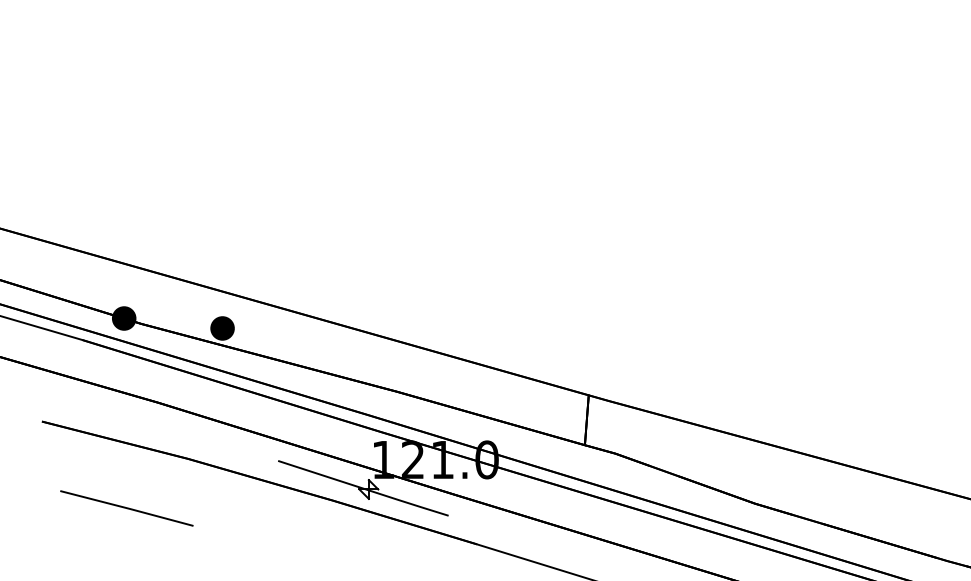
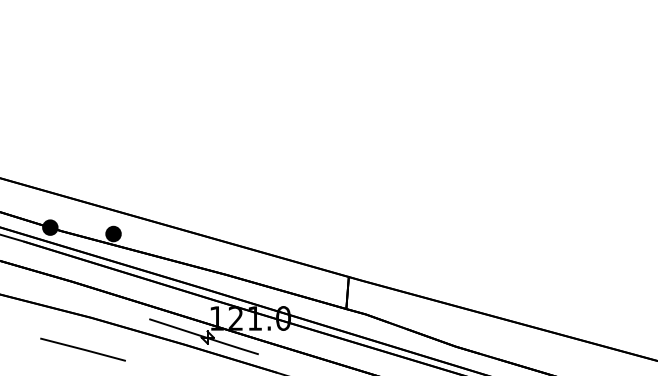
line: (125, 508) -> (82, 349), moved

